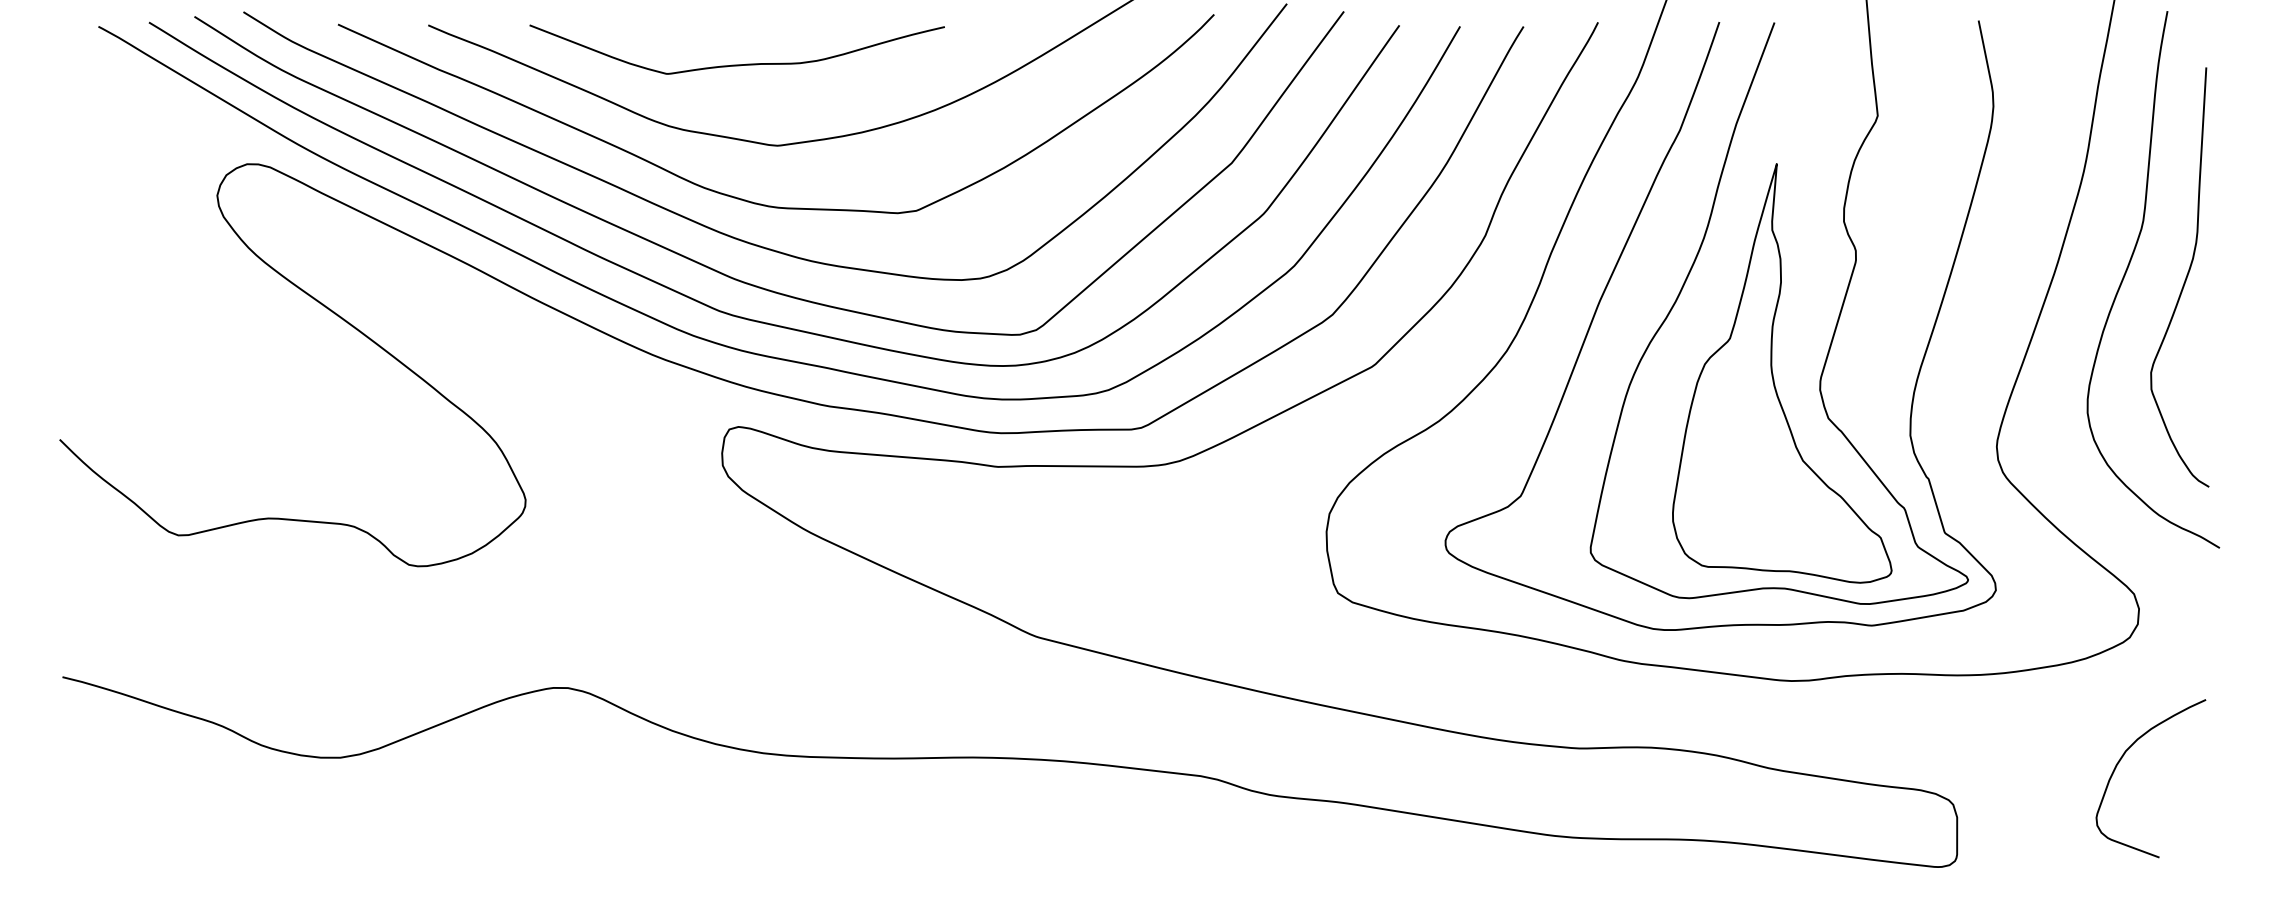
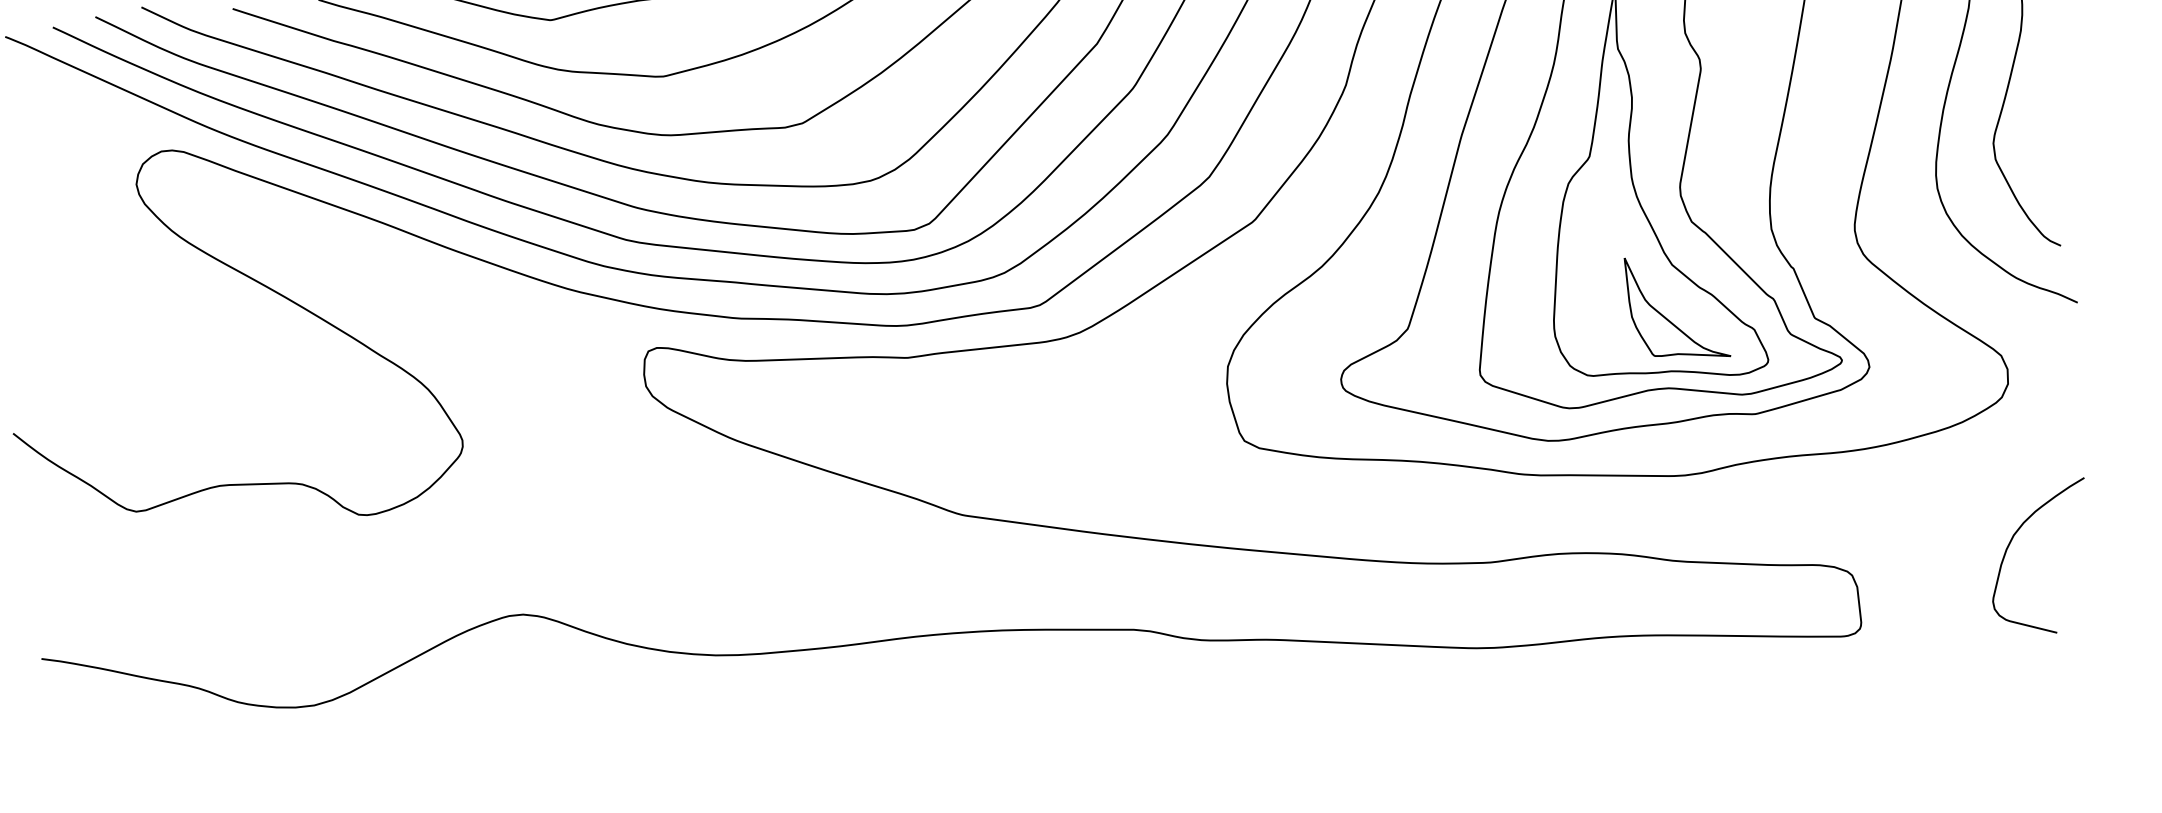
part: (1792, 516) -> (1668, 318), added
curve: (2122, 758) -> (2011, 542), moved

